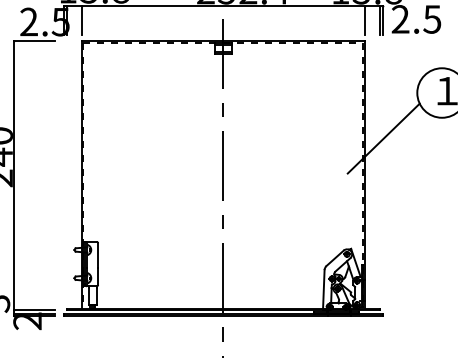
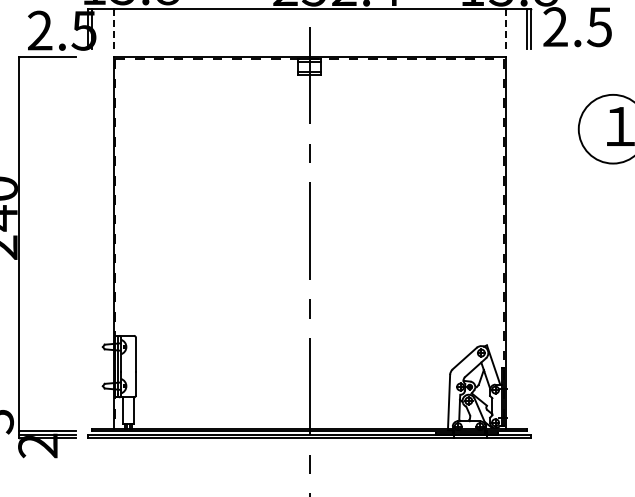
line: (81, 21) -> (113, 29), solid -> dashed
line: (364, 21) -> (505, 29), solid -> dashed
line: (383, 138) -> (532, 192), removed

